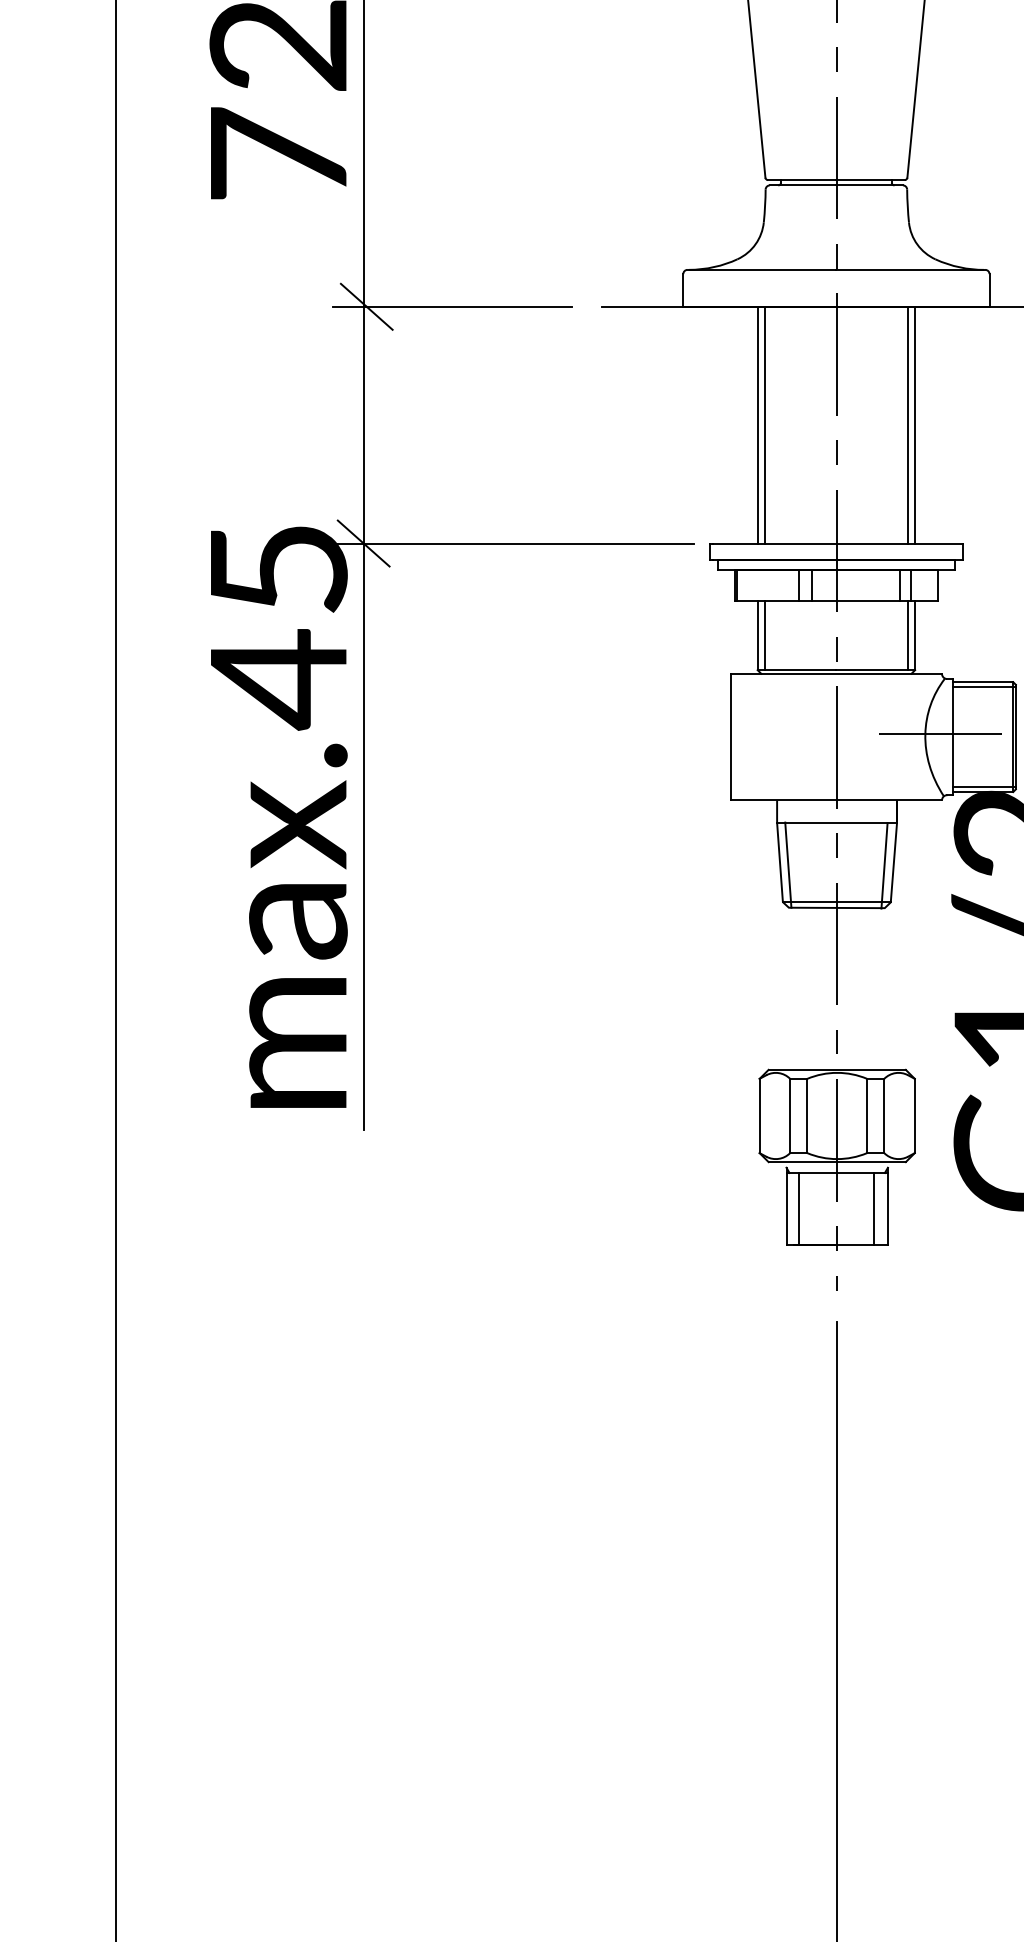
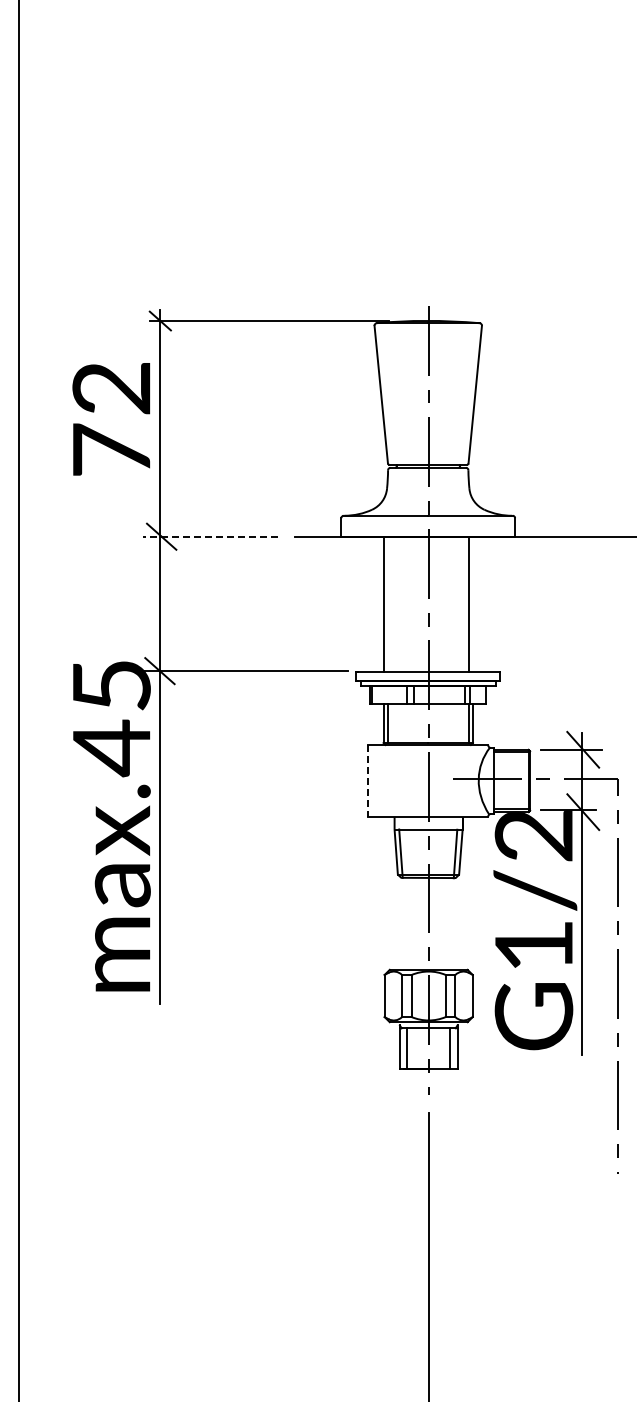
line: (452, 306) -> (210, 536), solid -> dashed
line: (764, 424) -> (387, 603), removed
line: (914, 424) -> (472, 603), removed
line: (731, 736) -> (368, 780), solid -> dashed

